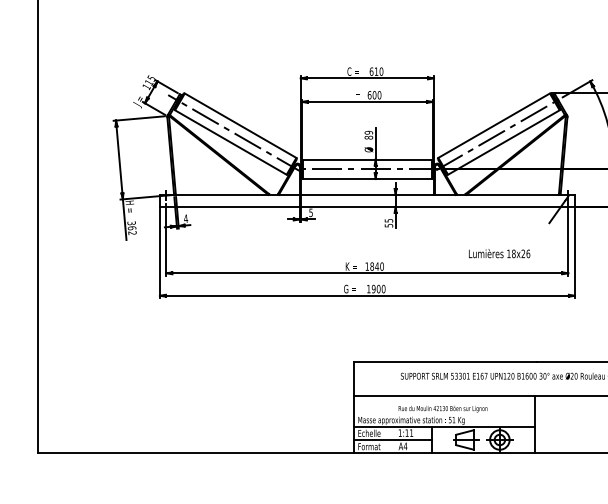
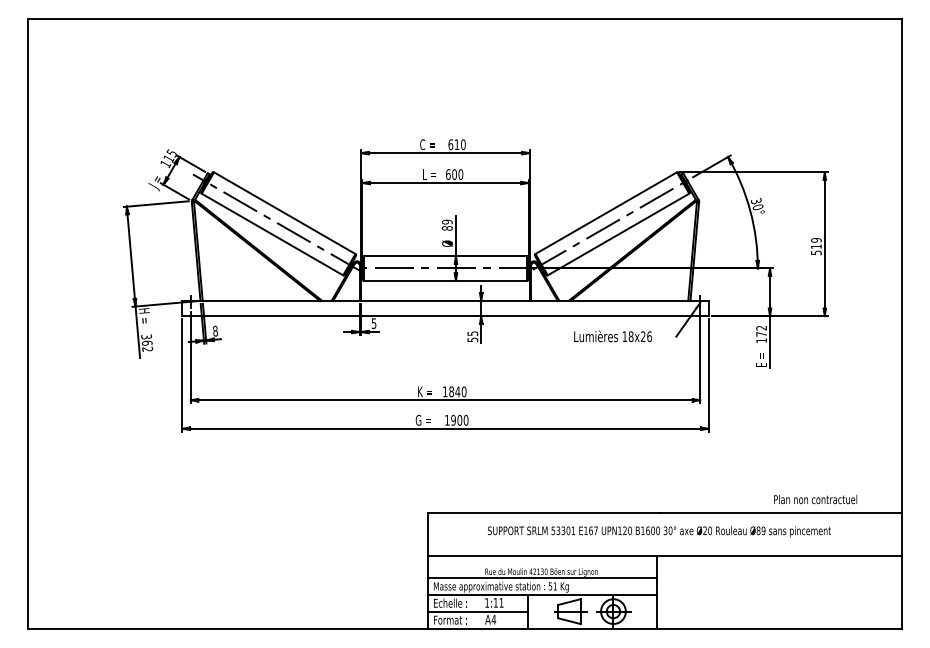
text: (185, 218) -> (215, 330), 4 -> 8
text: (499, 253) -> (612, 336), moved
line: (443, 413) -> (542, 578), added

